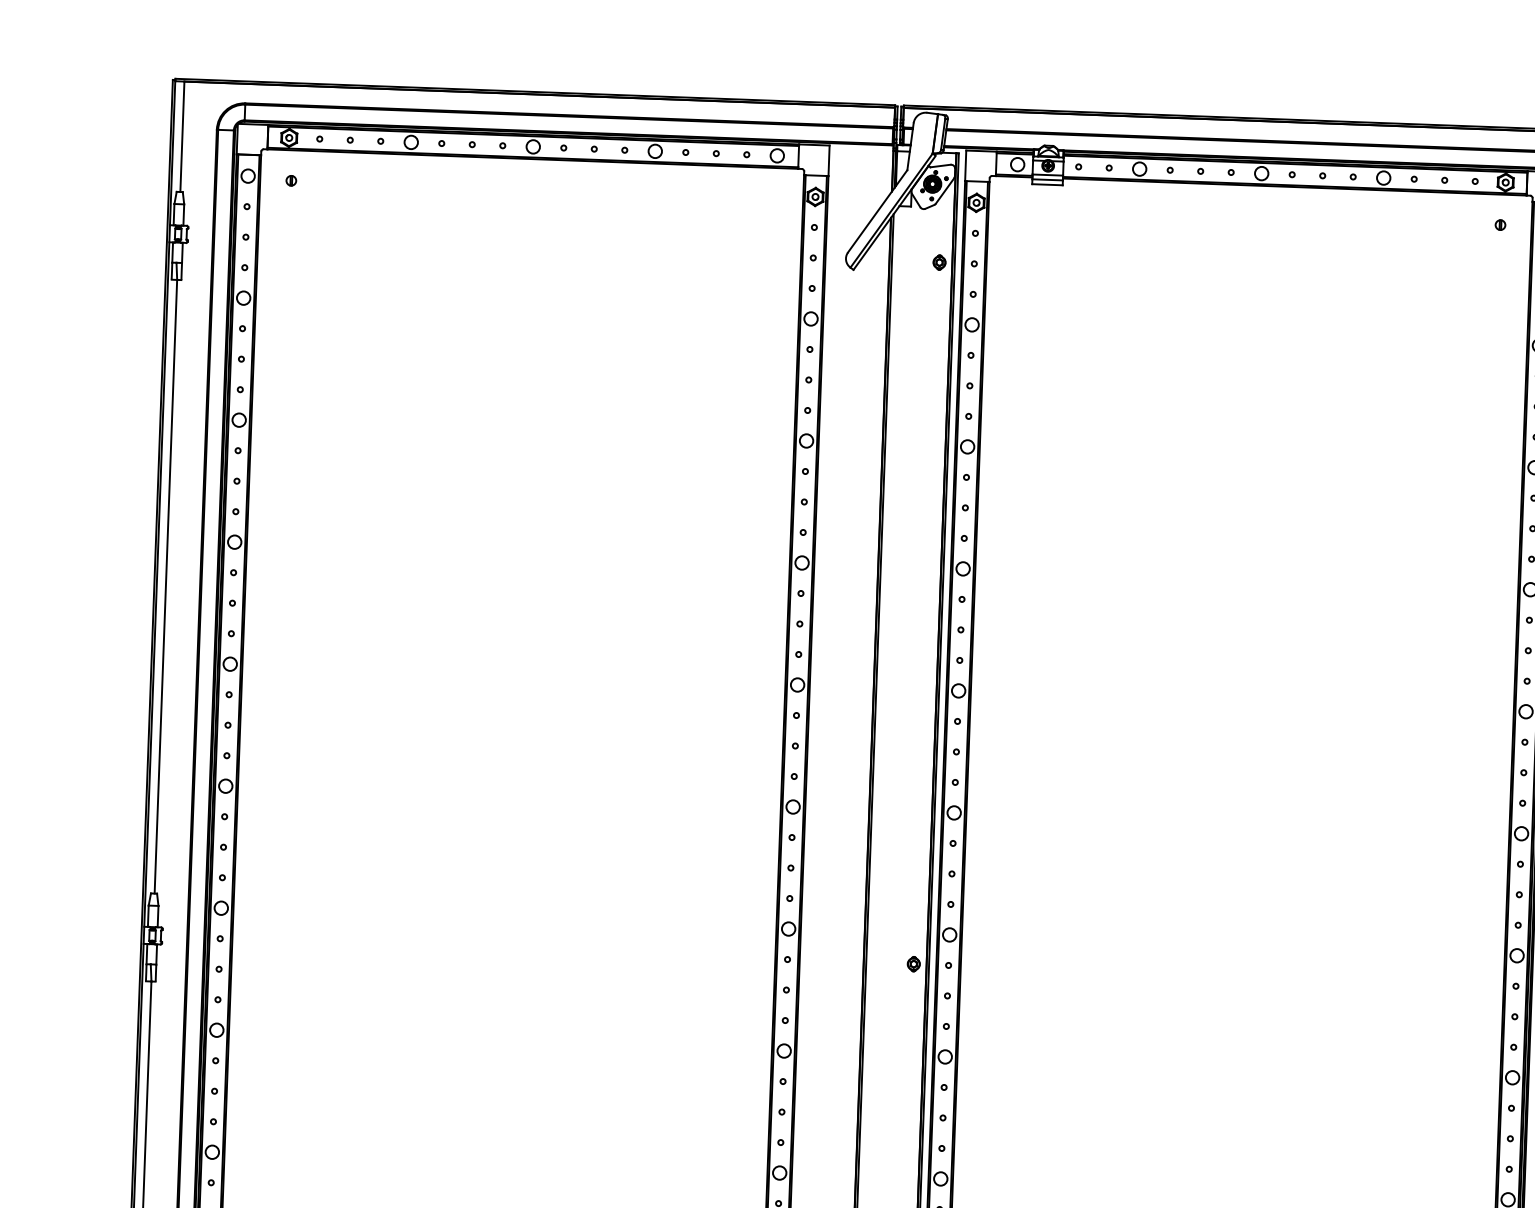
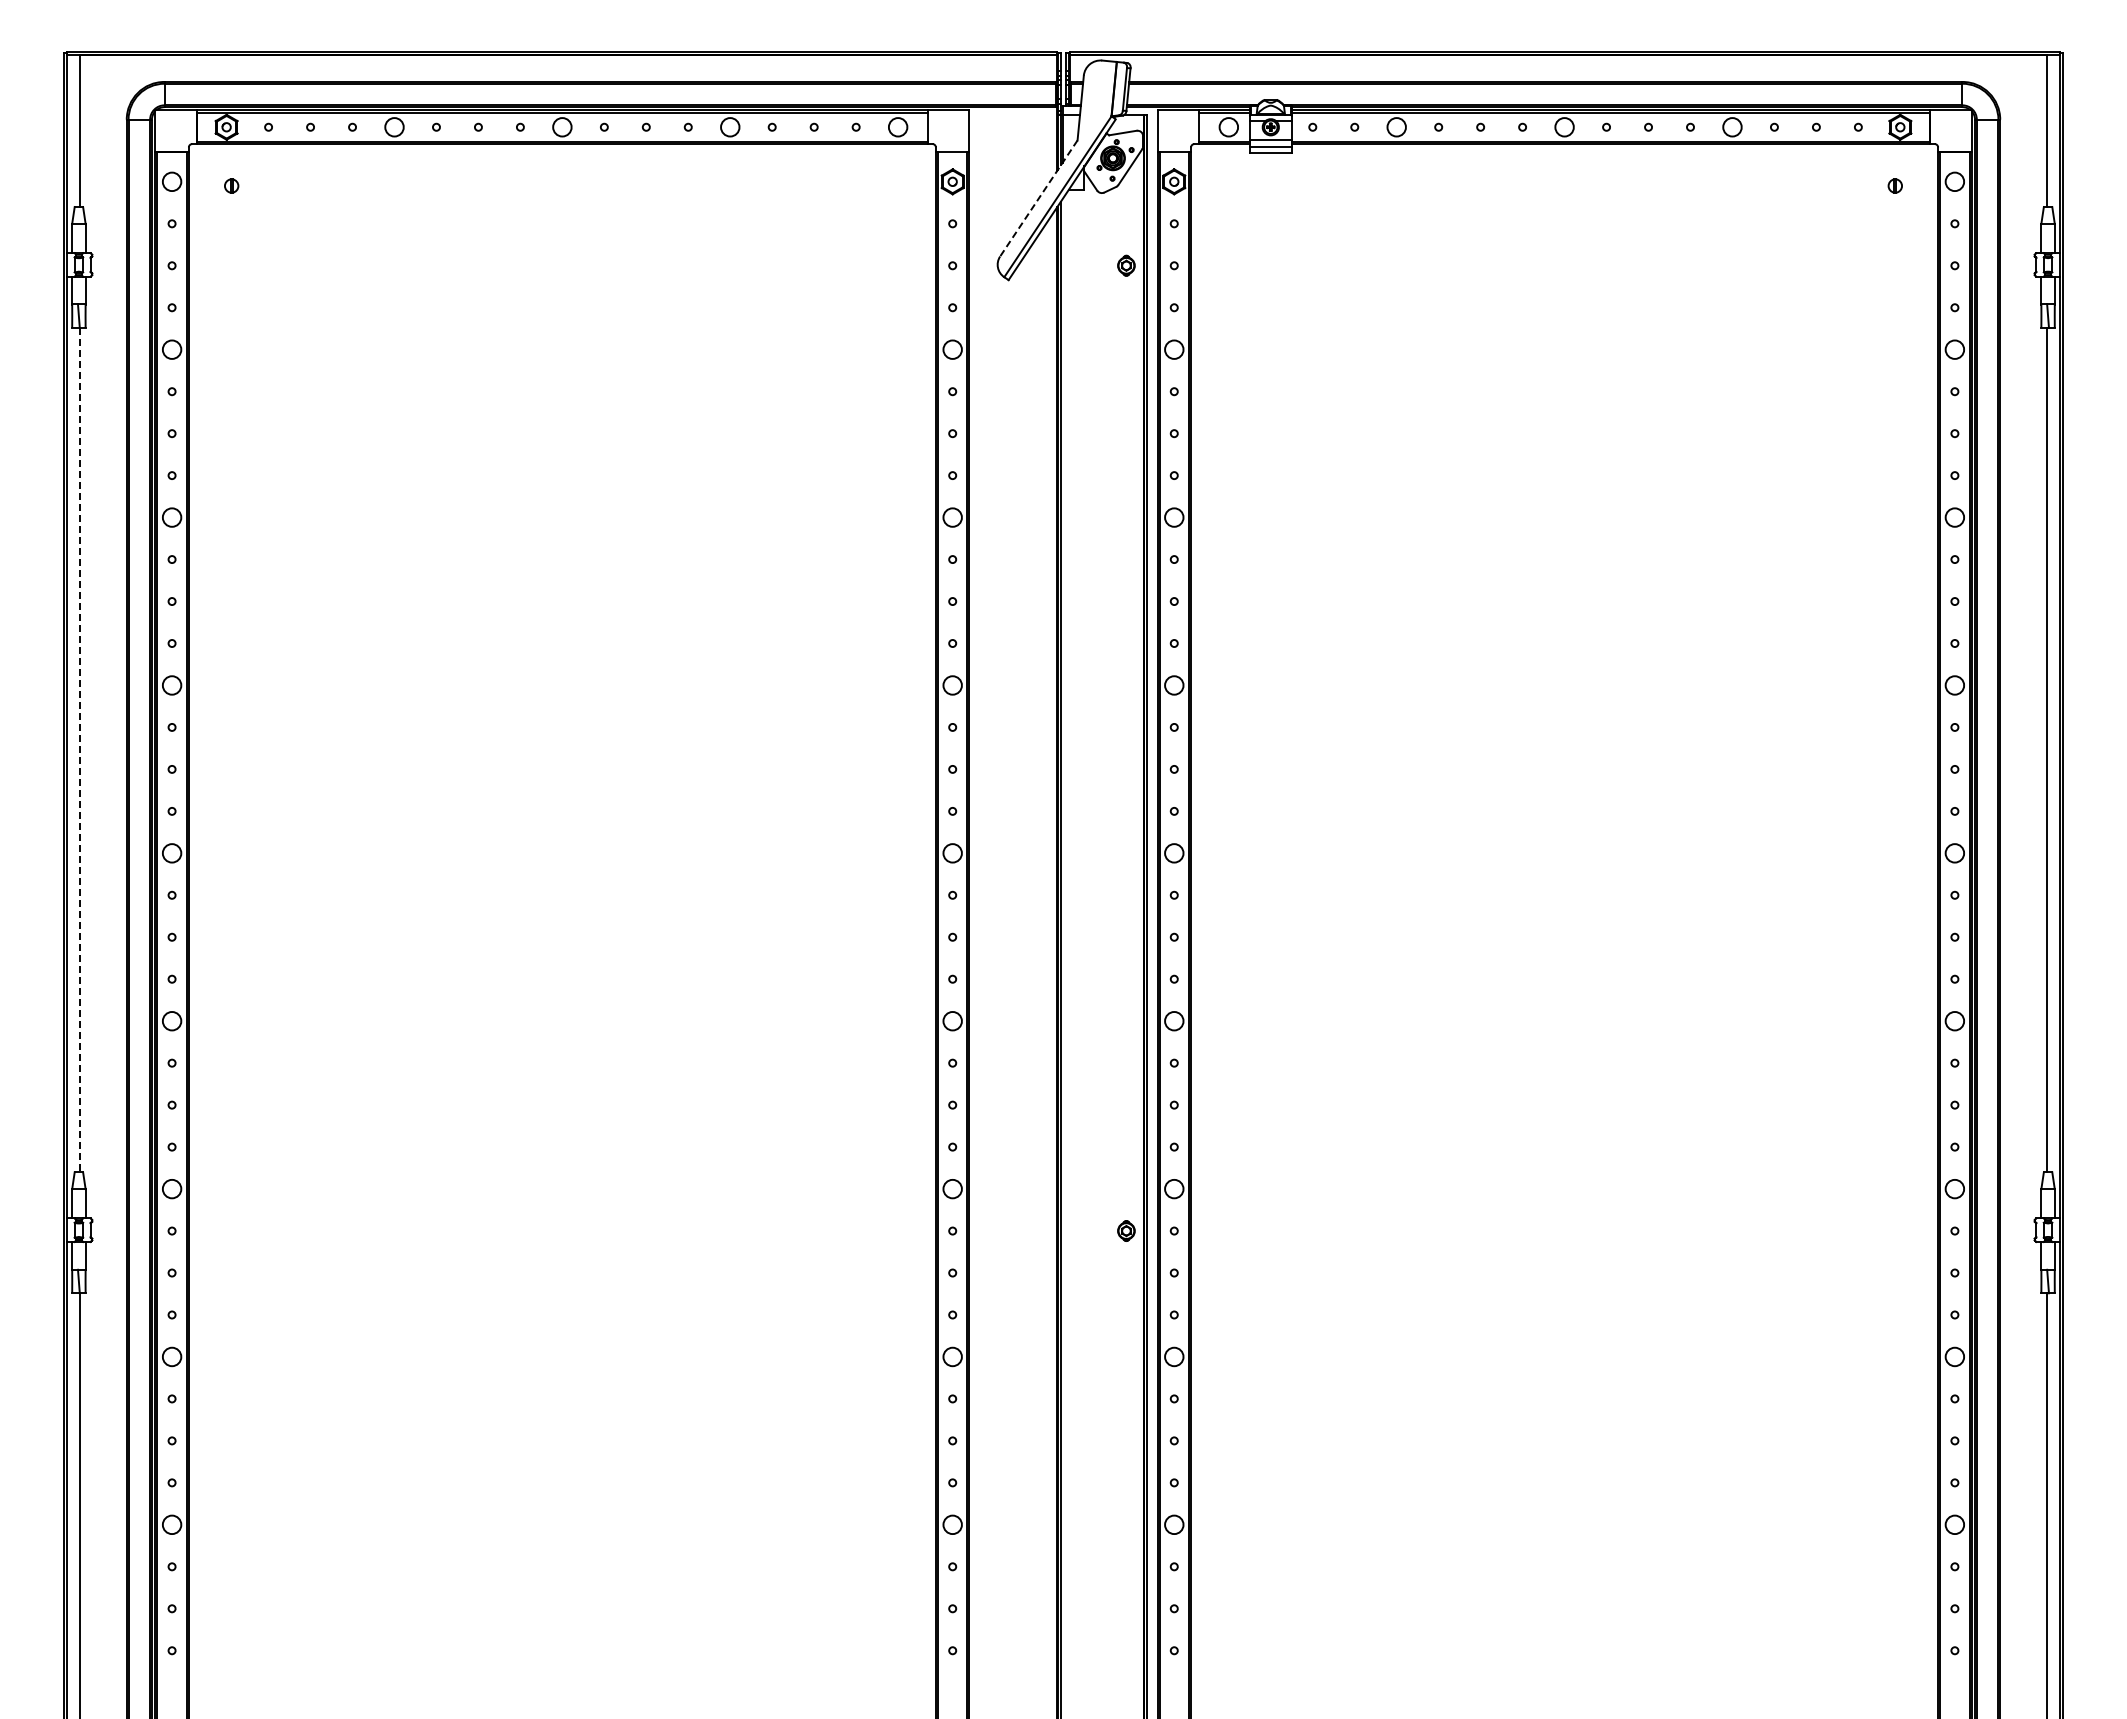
line: (877, 211) -> (1038, 198), solid -> dashed
line: (165, 587) -> (79, 750), solid -> dashed

